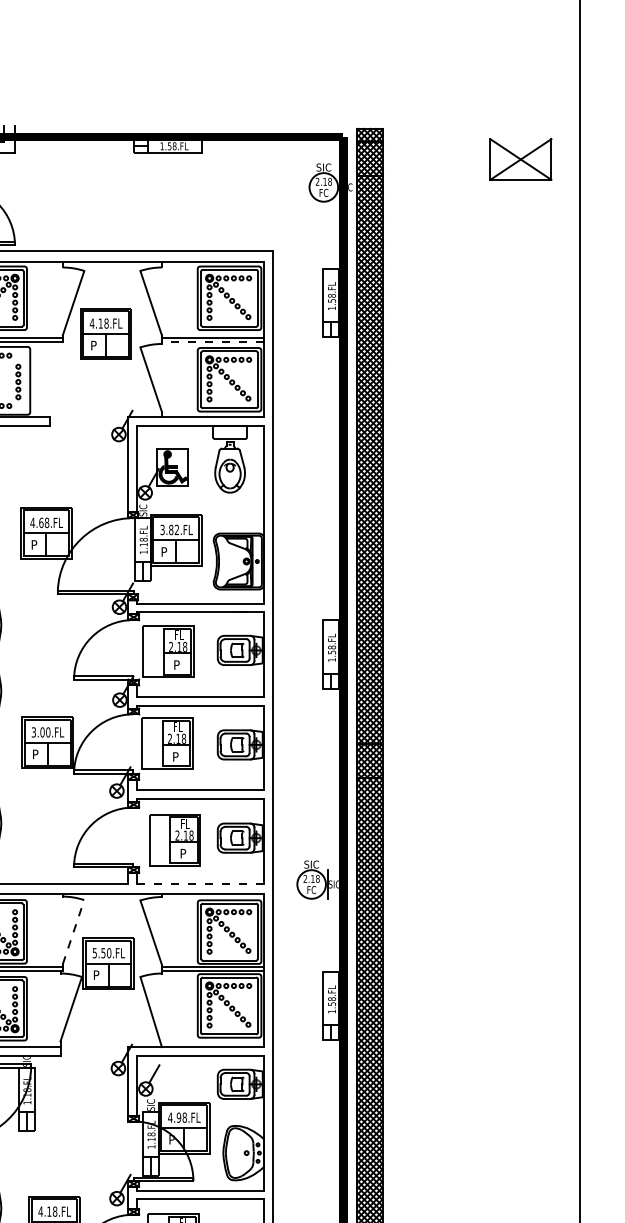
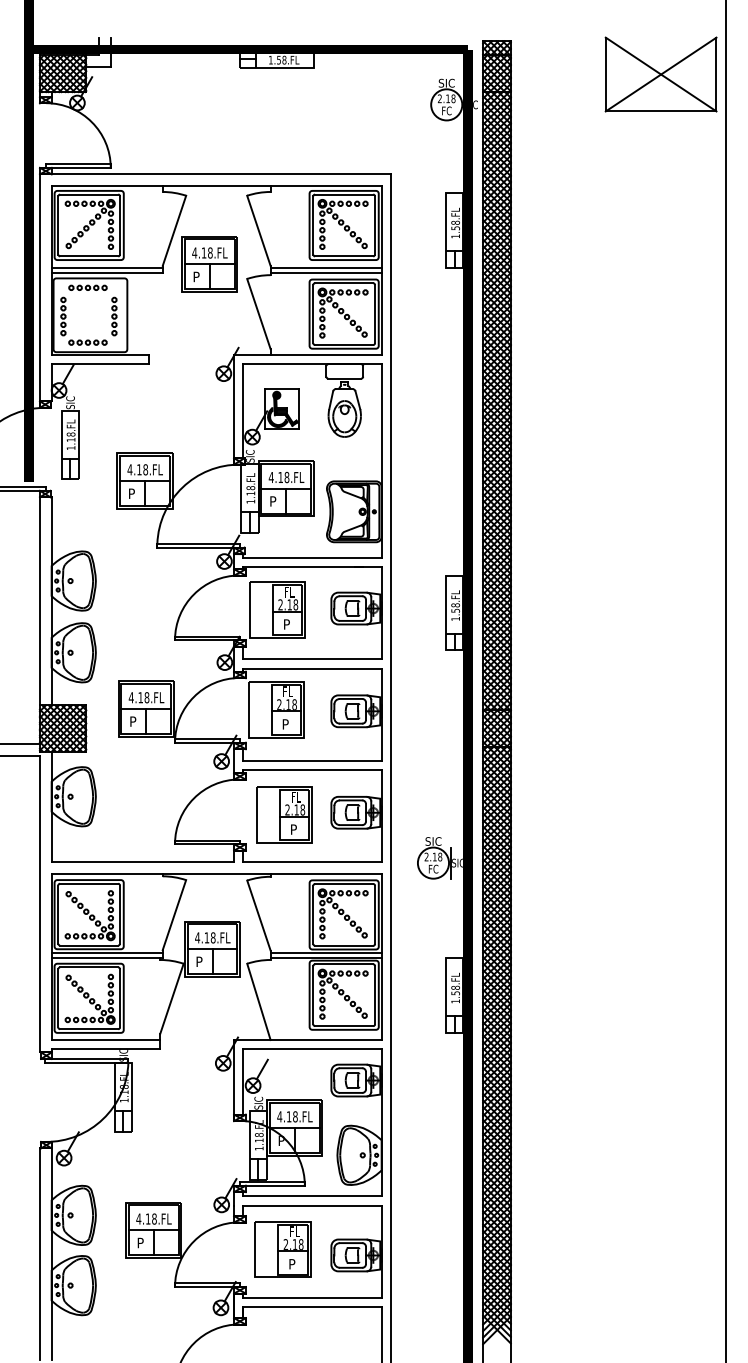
part: (520, 159) -> (660, 74), size x1.67
line: (213, 341) -> (326, 272), dashed -> solid
text: (41, 522) -> (139, 469), 4.68.FL -> 4.18.FL
text: (169, 529) -> (278, 477), 3.82.FL -> 4.18.FL
text: (40, 732) -> (138, 697), 3.00.FL -> 4.18.FL
line: (200, 883) -> (312, 862), dashed -> solid
line: (73, 932) -> (174, 915), dashed -> solid
text: (102, 952) -> (205, 937), 5.50.FL -> 4.18.FL
text: (178, 1117) -> (288, 1116), 4.98.FL -> 4.18.FL

